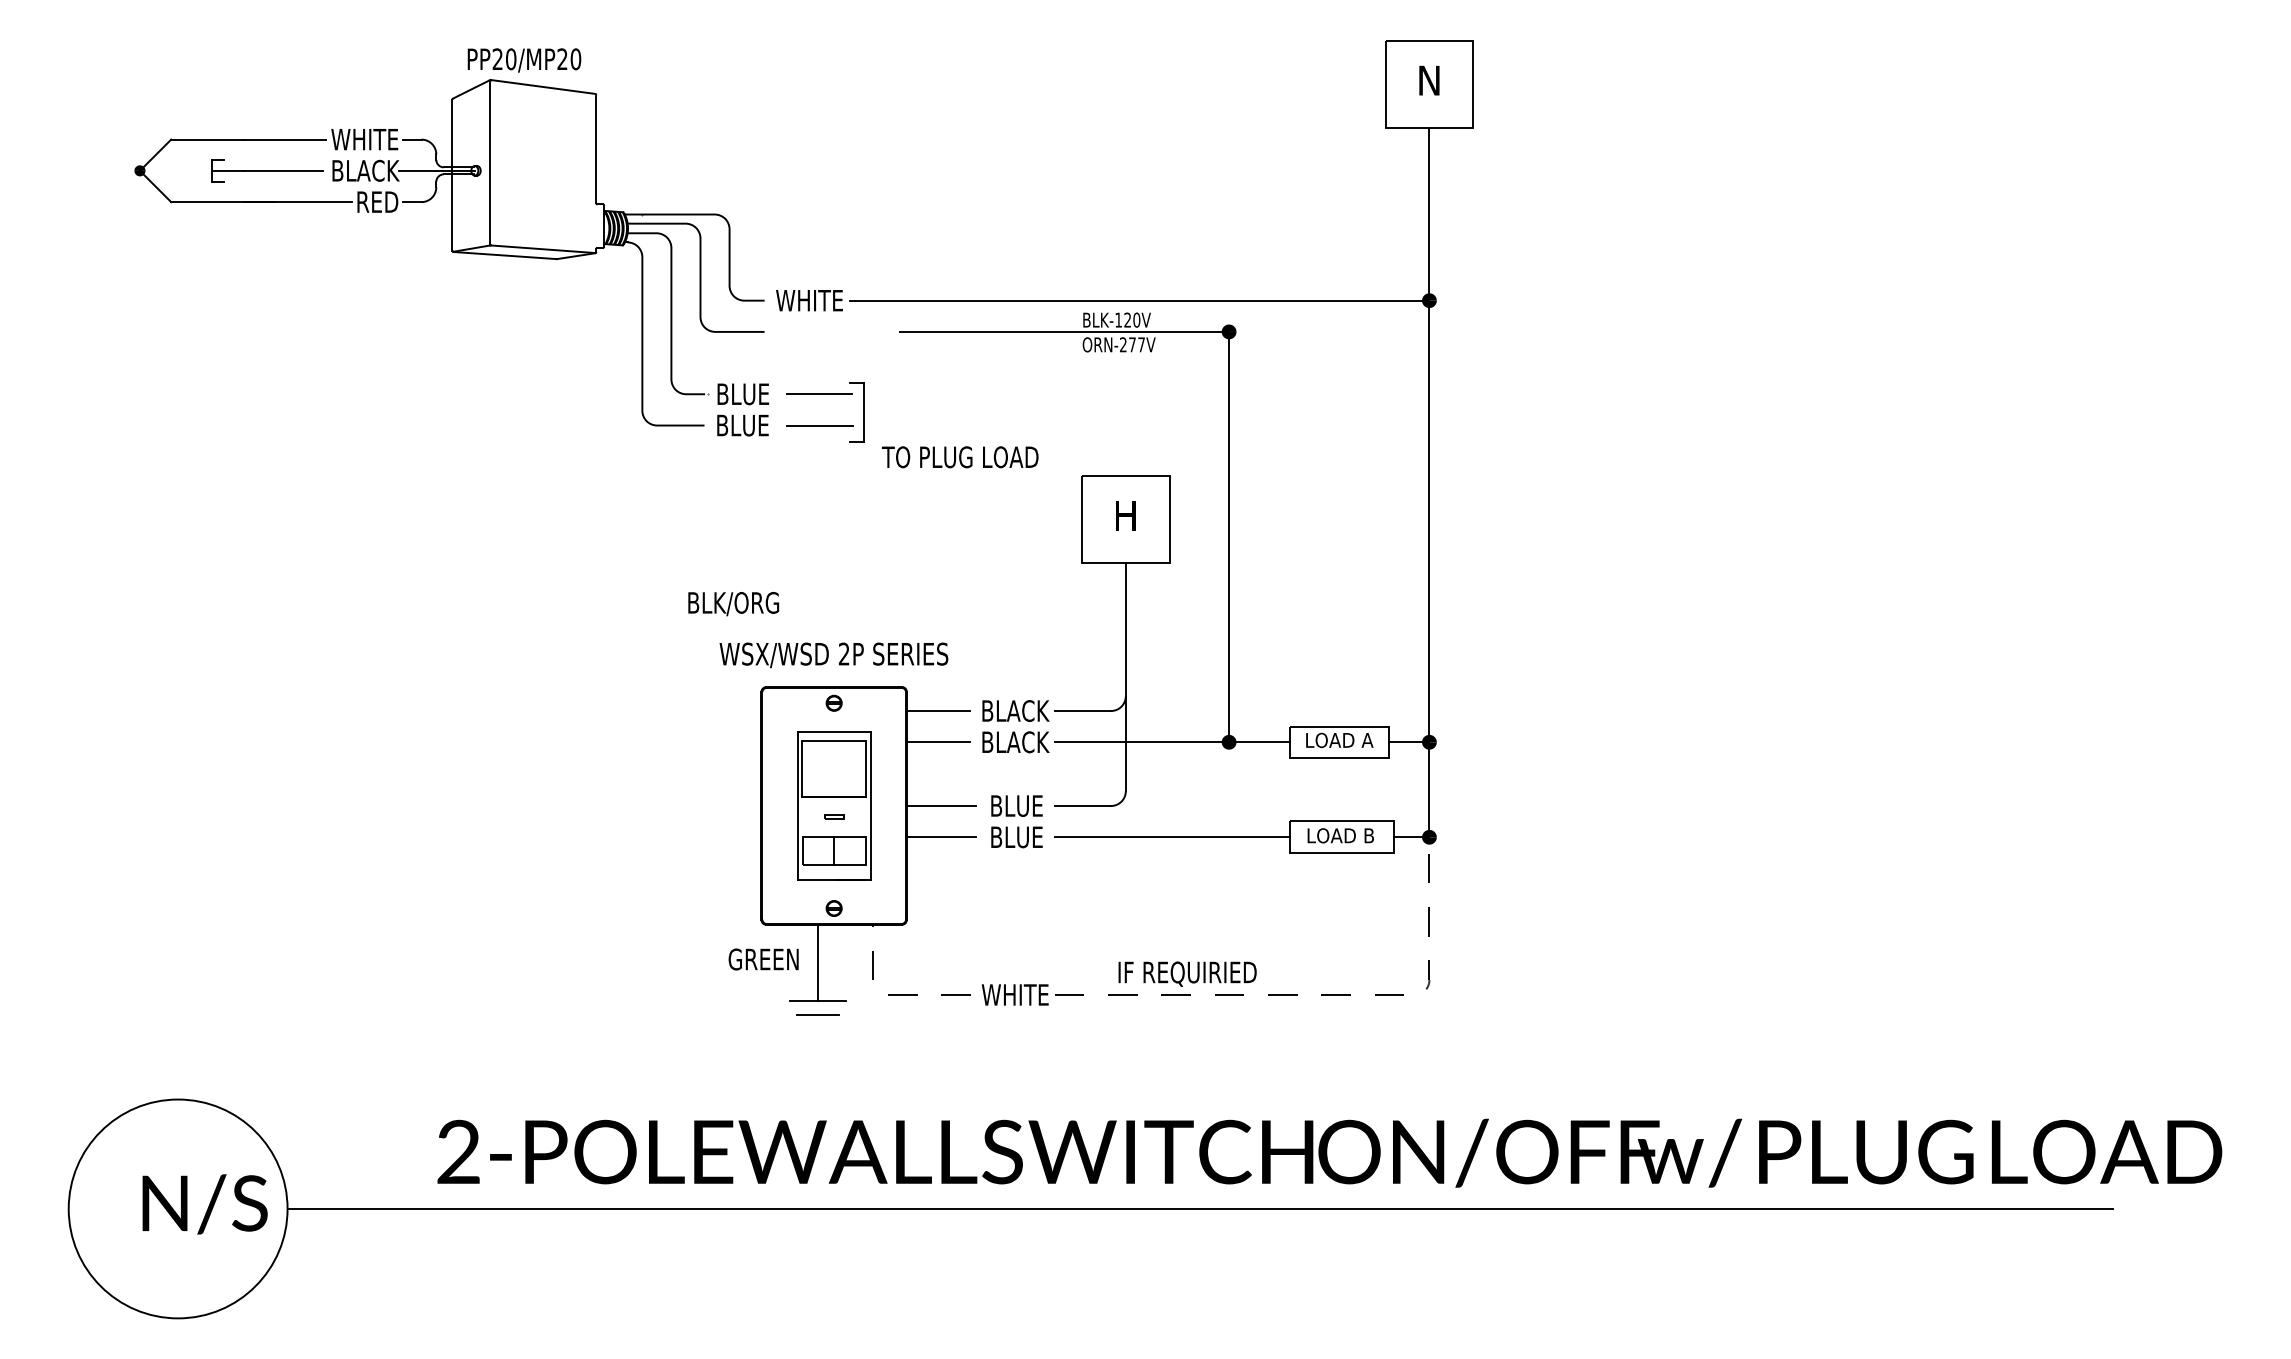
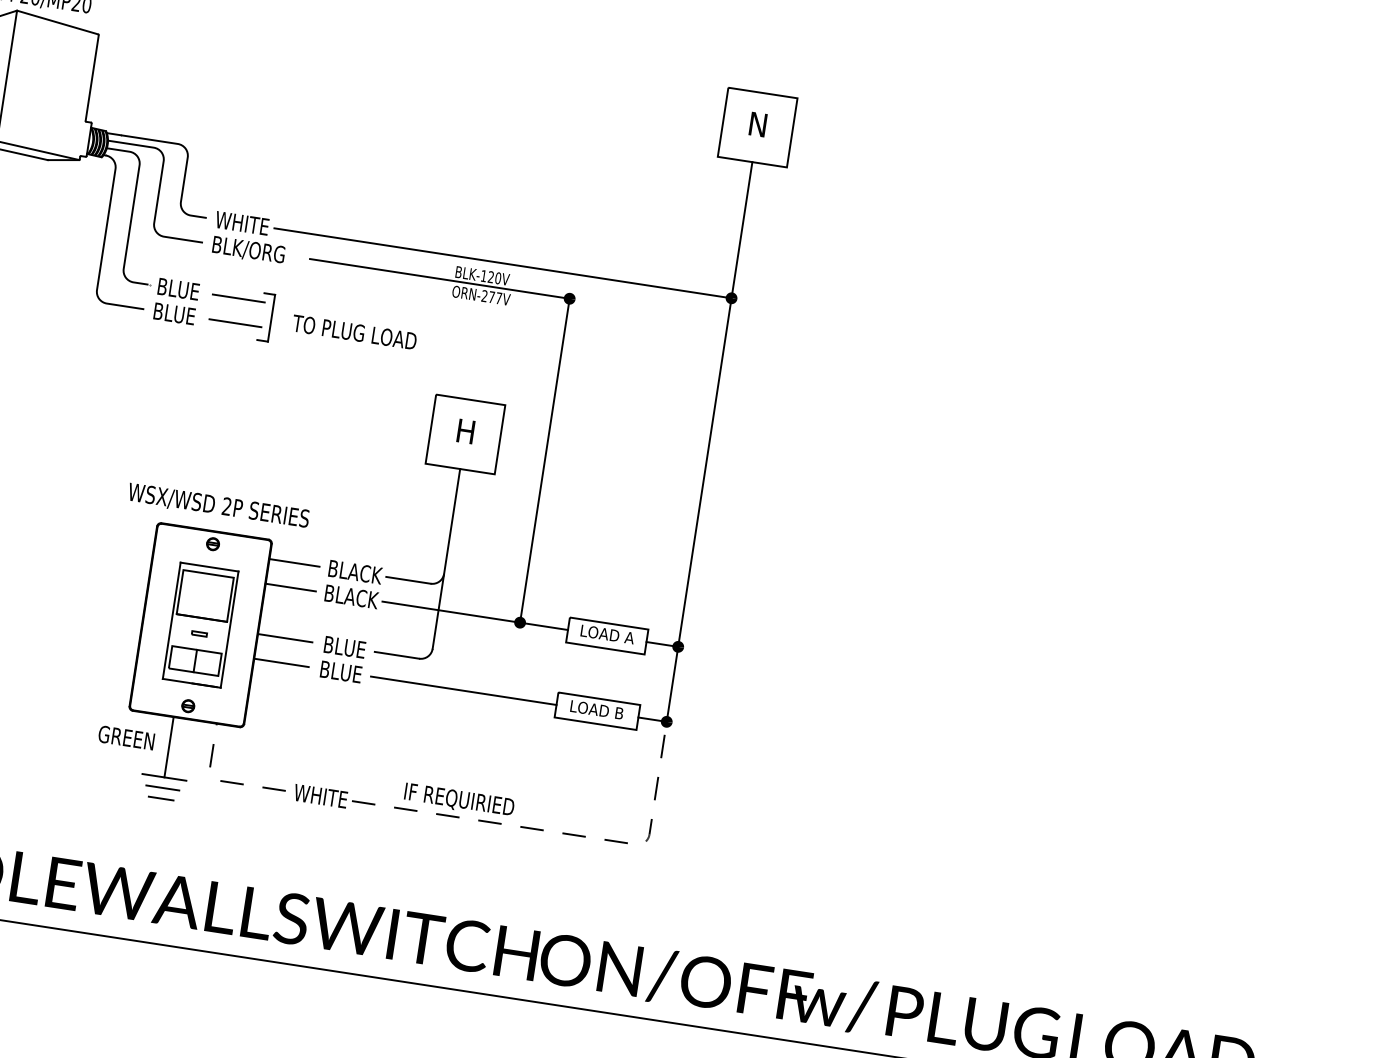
text: (960, 457) -> (354, 332), moved
text: (733, 604) -> (248, 250), moved
line: (817, 1028) -> (160, 798), added

